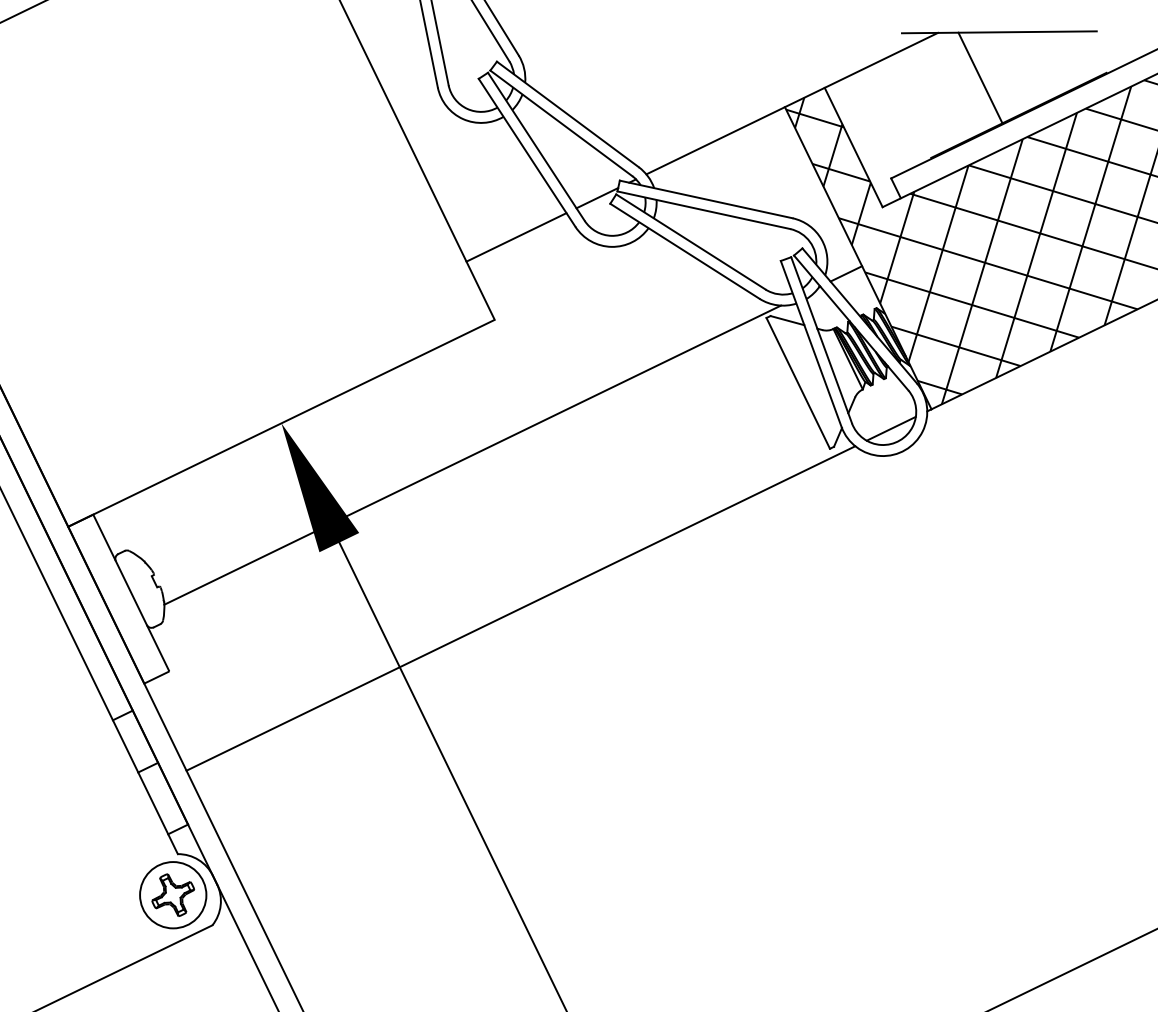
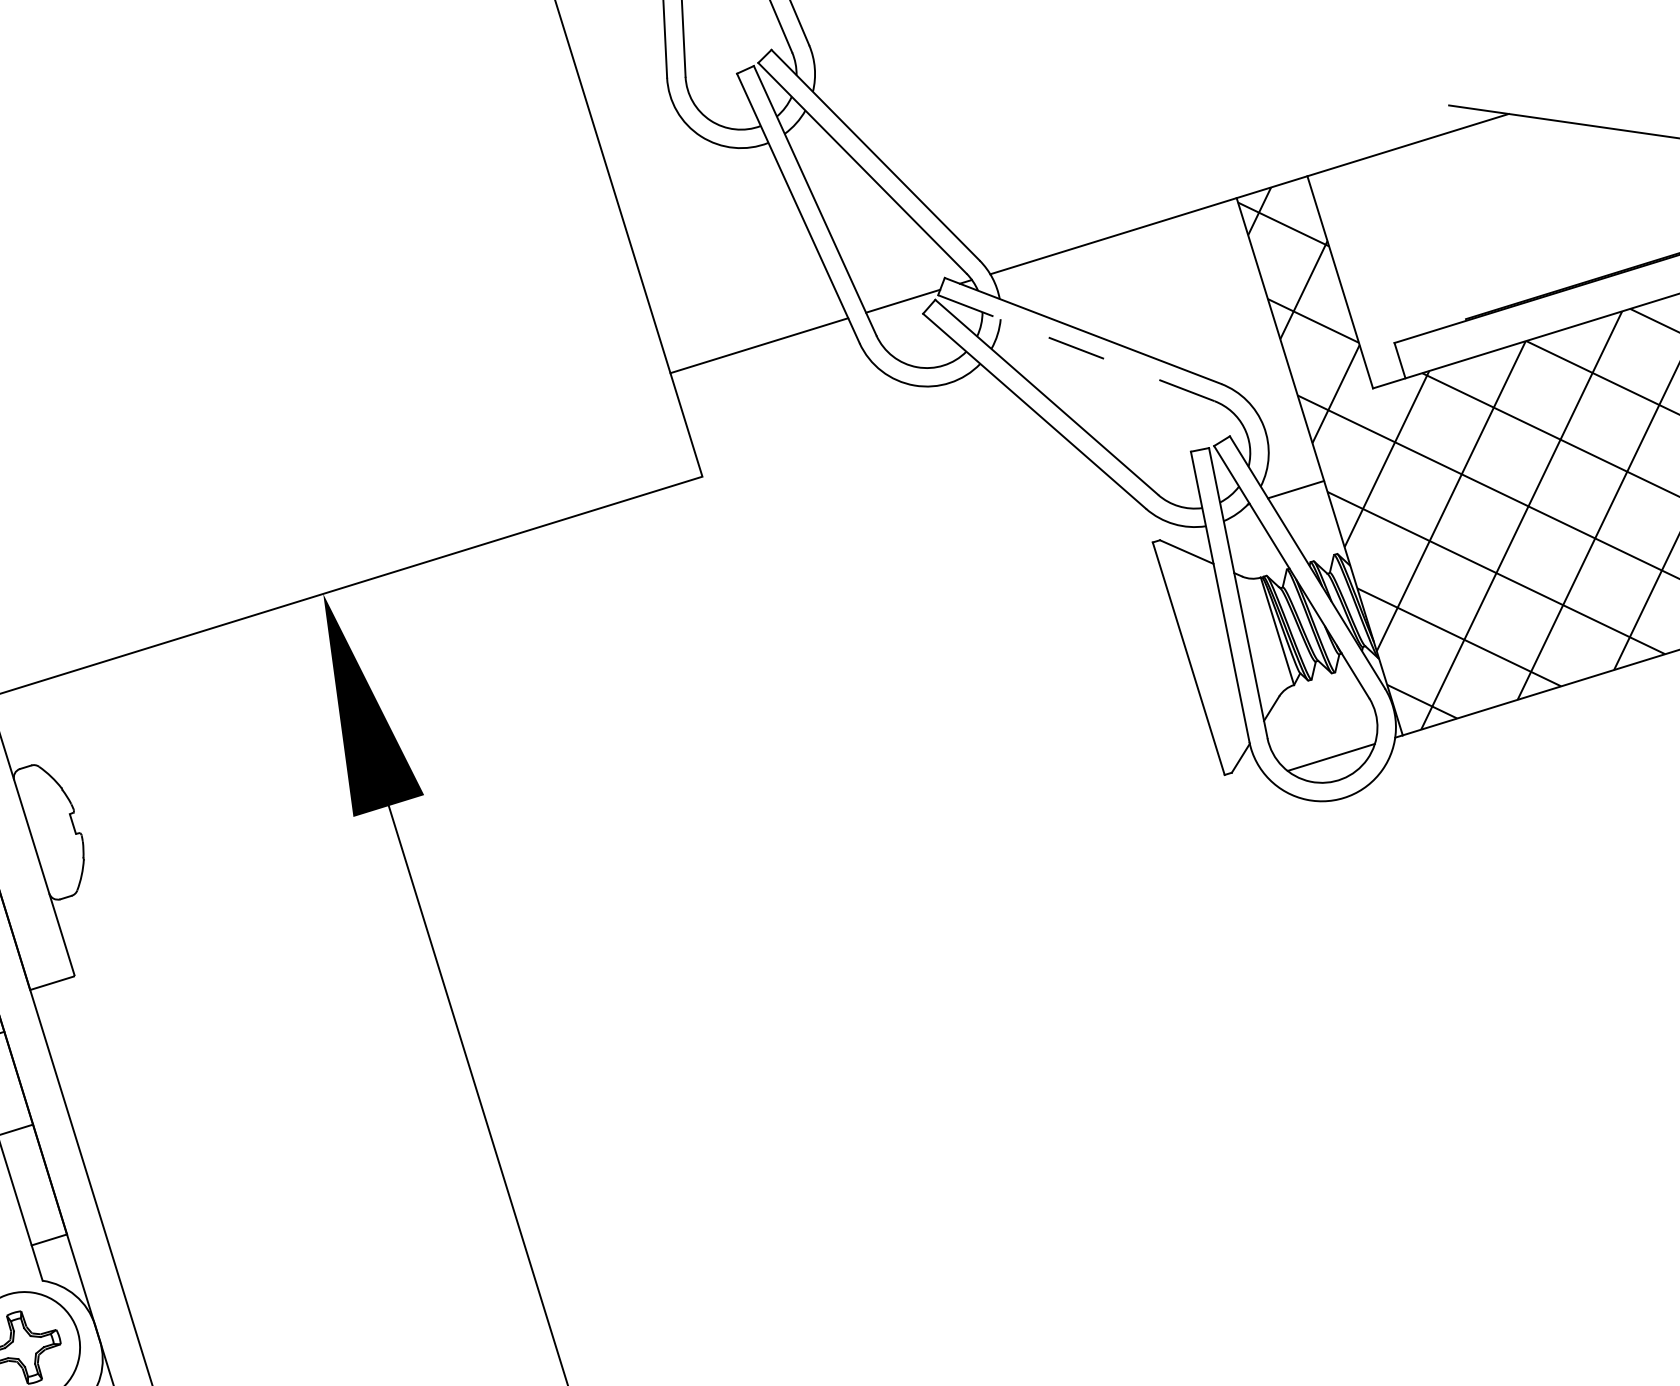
line: (980, 77) -> (1567, 198), removed
line: (704, 210) -> (1077, 348), solid -> dashed
line: (472, 454) -> (631, 693), removed
line: (520, 608) -> (671, 960), removed

